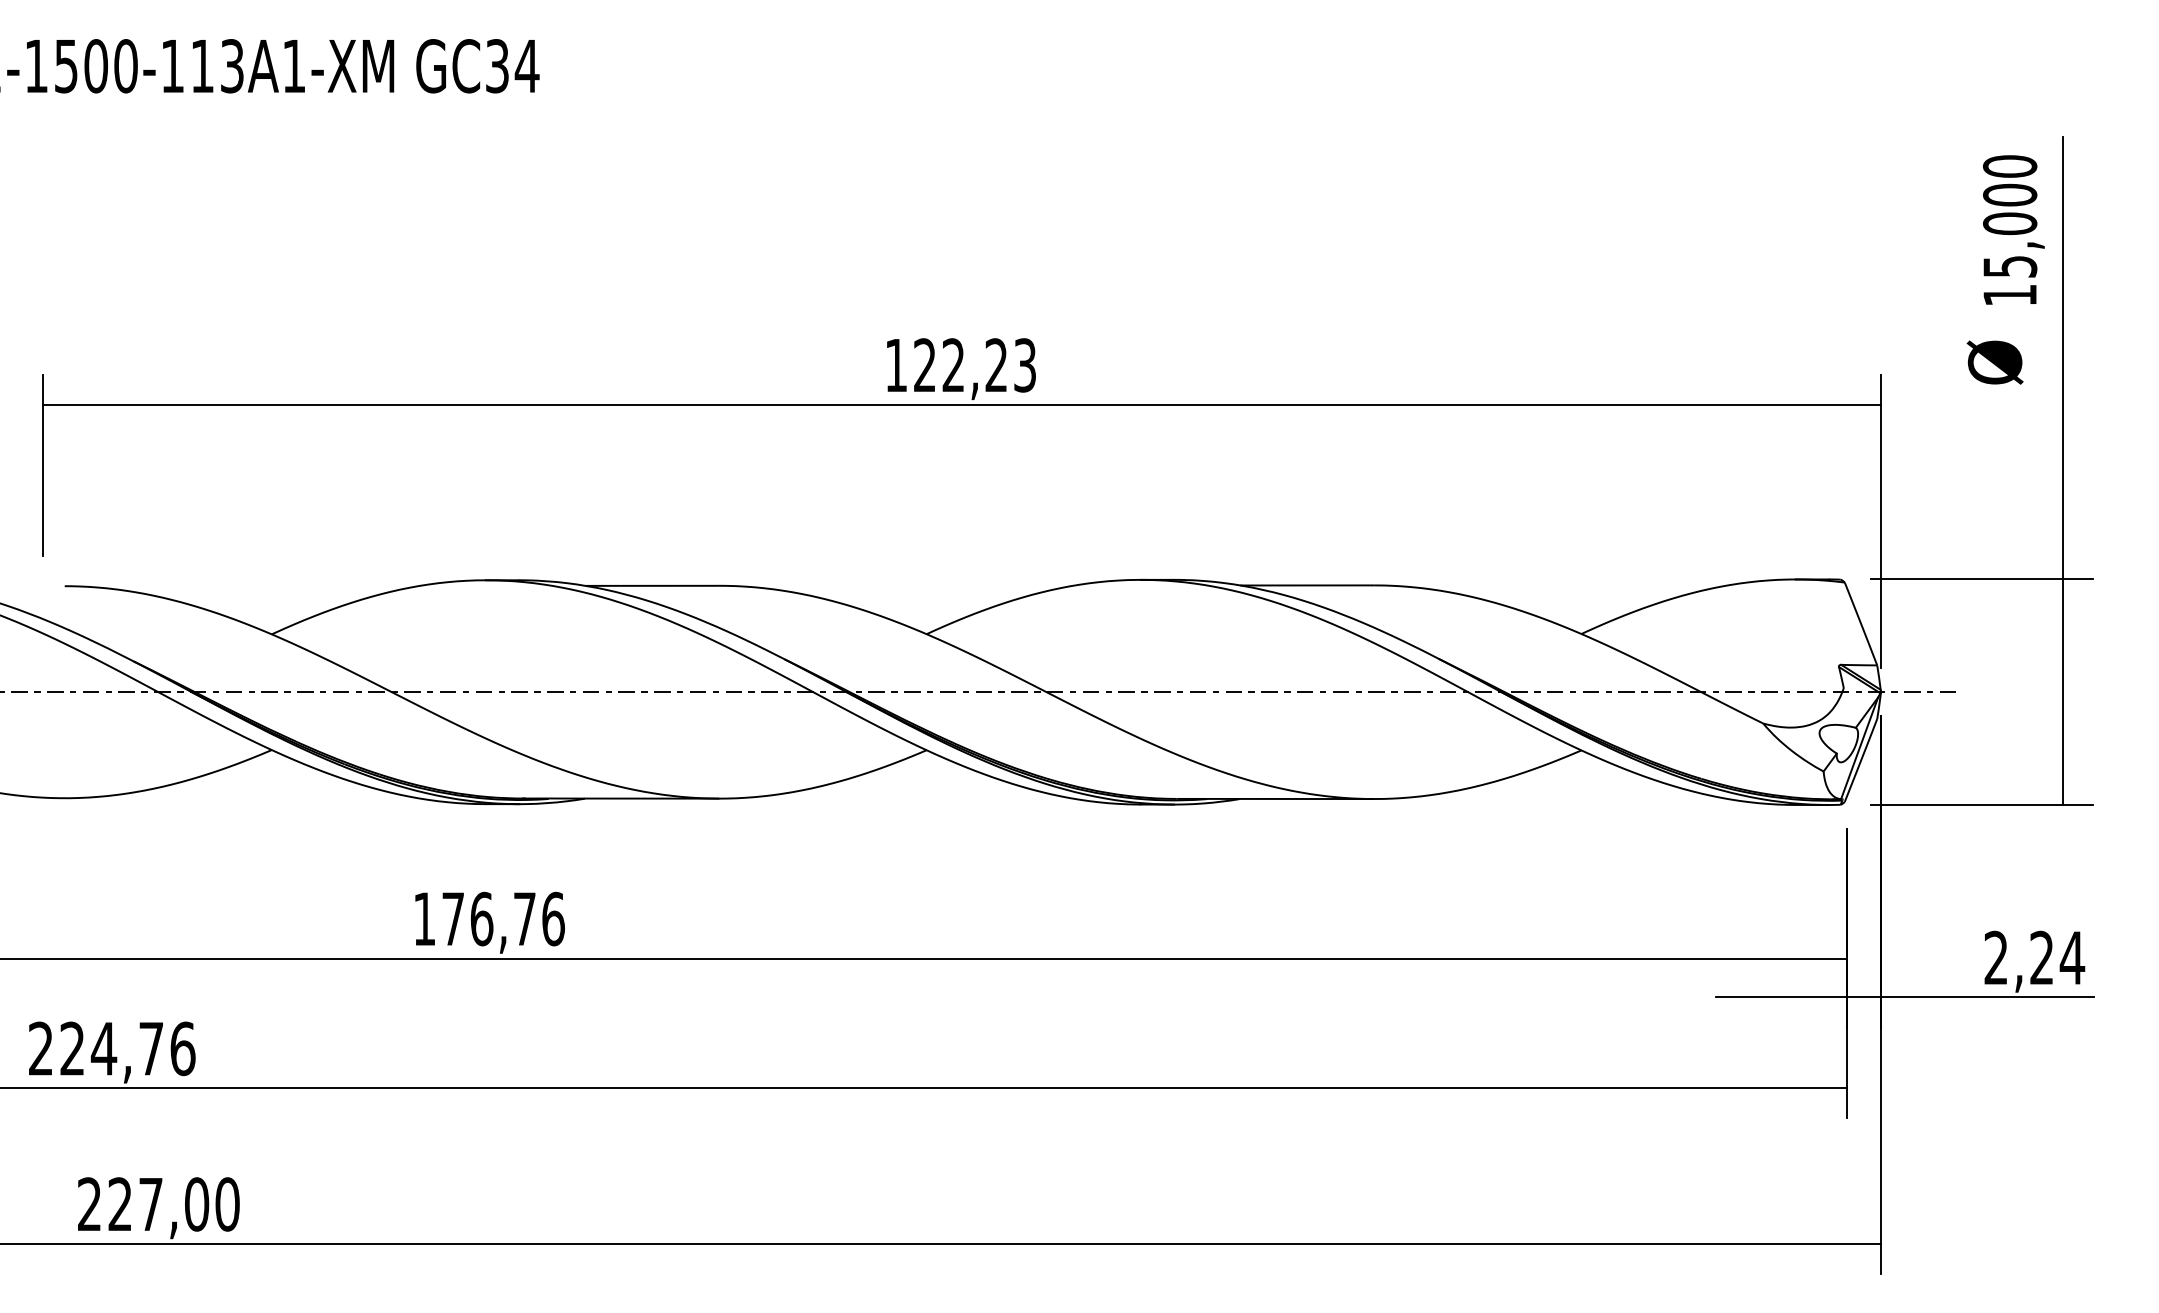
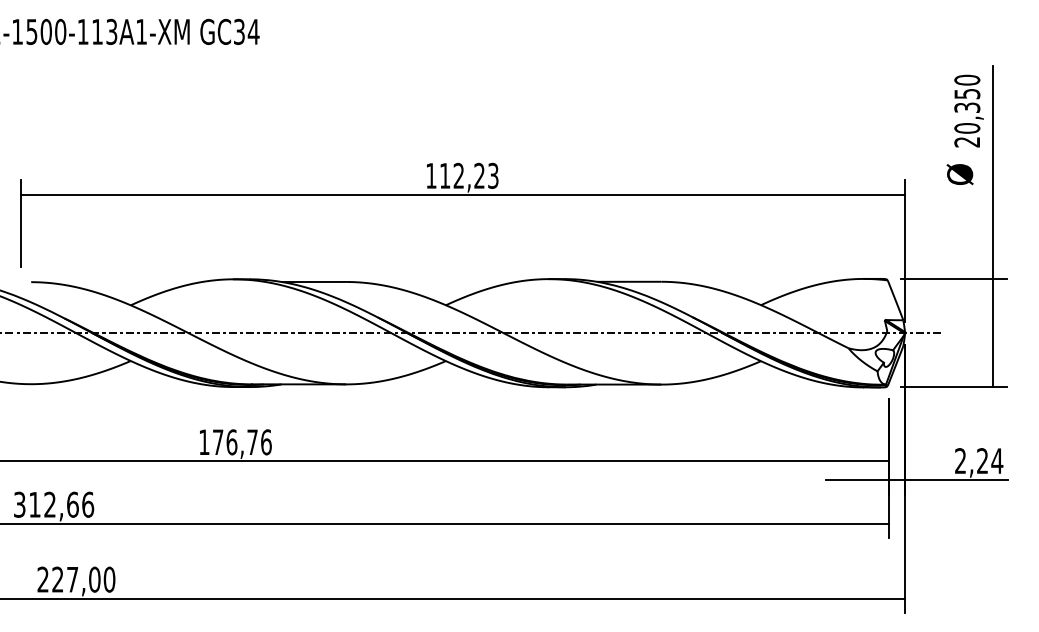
text: (2010, 243) -> (967, 117), 15,000 -> 20,350
text: (925, 364) -> (445, 175), 122,23 -> 112,23
text: (96, 1048) -> (46, 504), 224,76 -> 312,66

